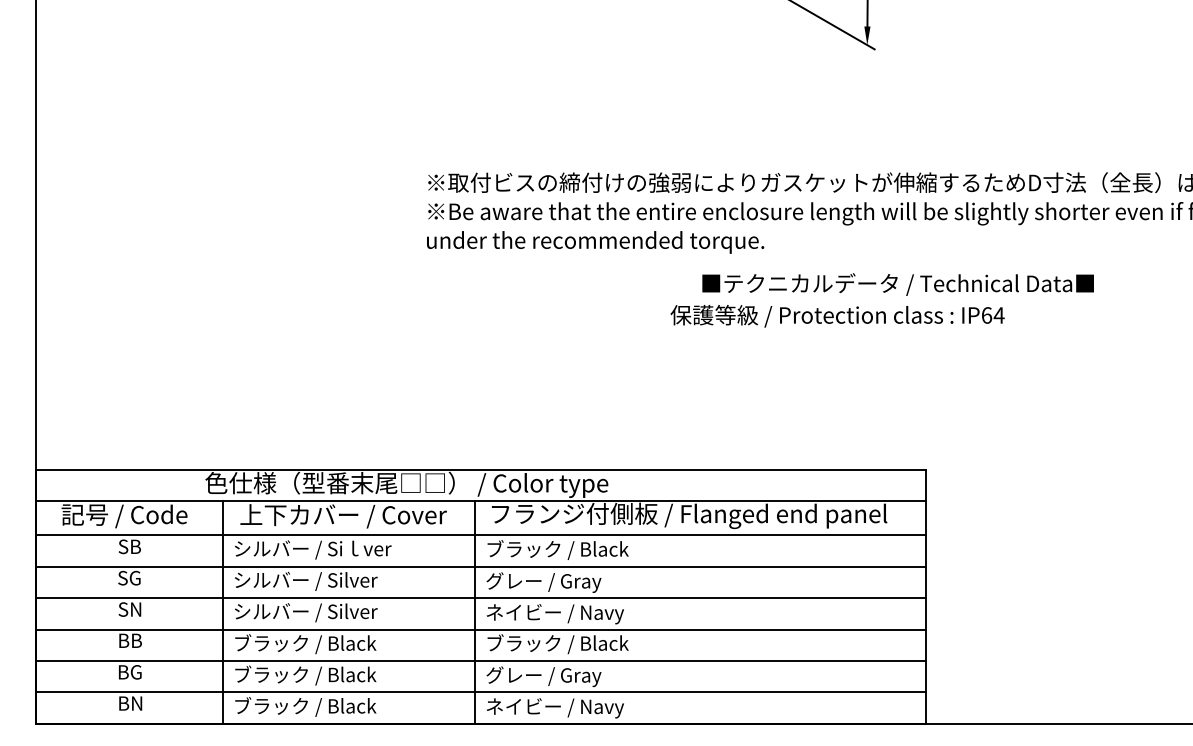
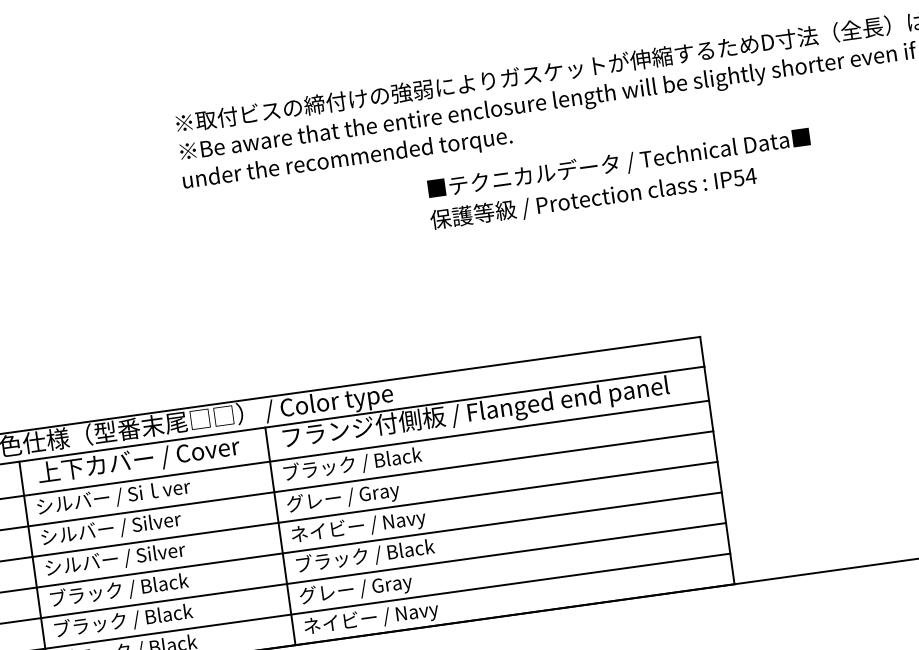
text: (897, 284) -> (618, 163), moved
text: (986, 315) -> (738, 178), IP64 -> IP54

